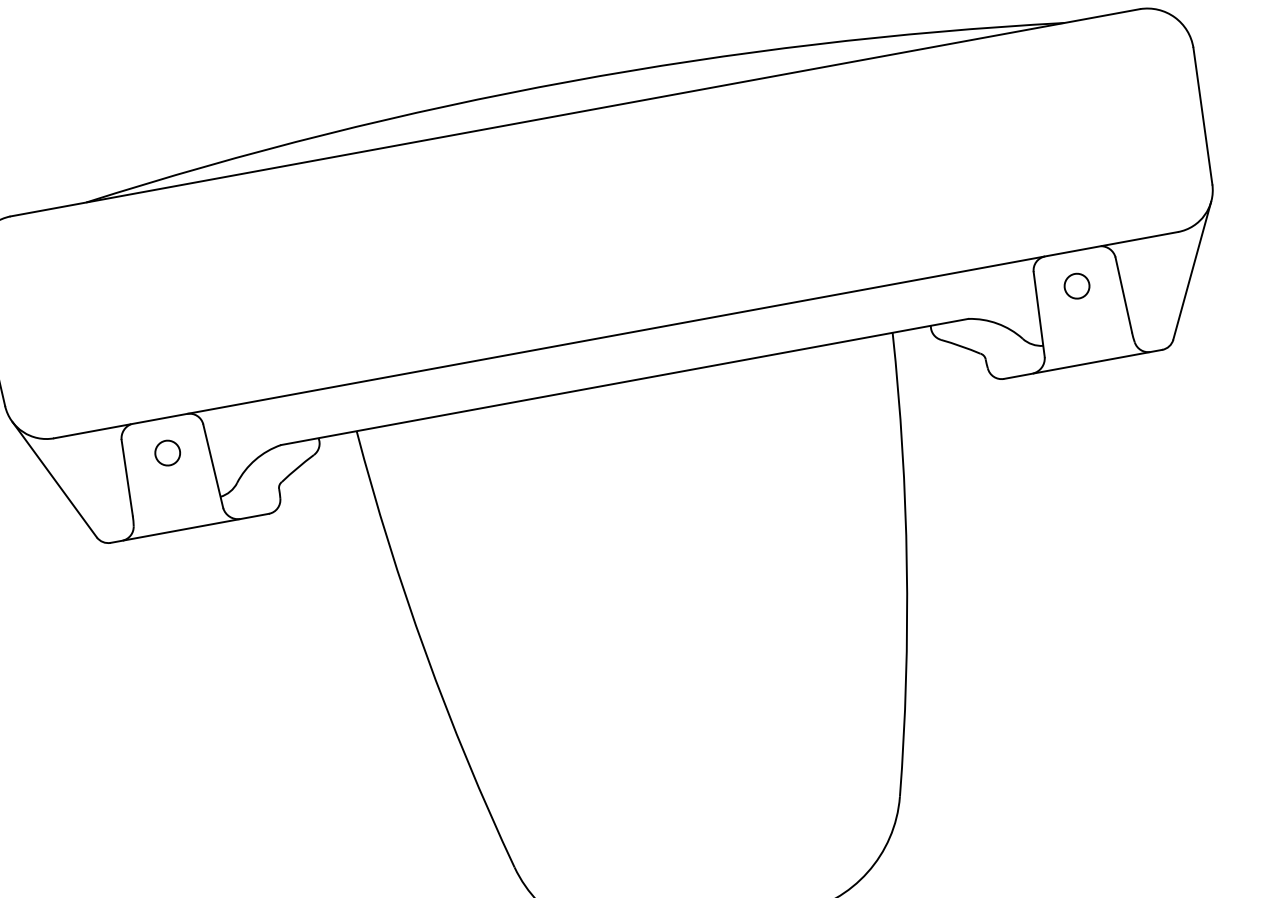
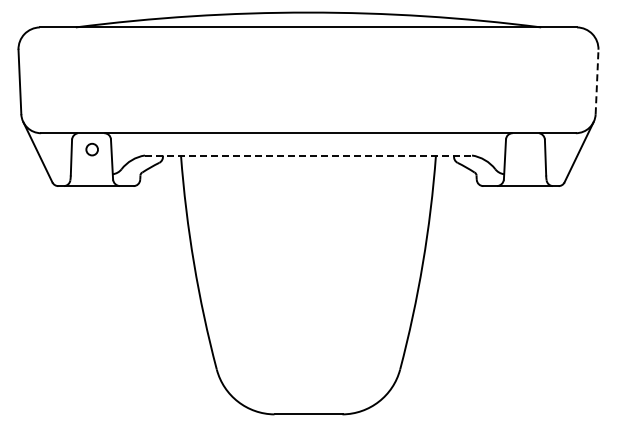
line: (1203, 114) -> (597, 81), solid -> dashed
circle: (1076, 286) -> (524, 149), removed
line: (624, 381) -> (308, 155), solid -> dashed

